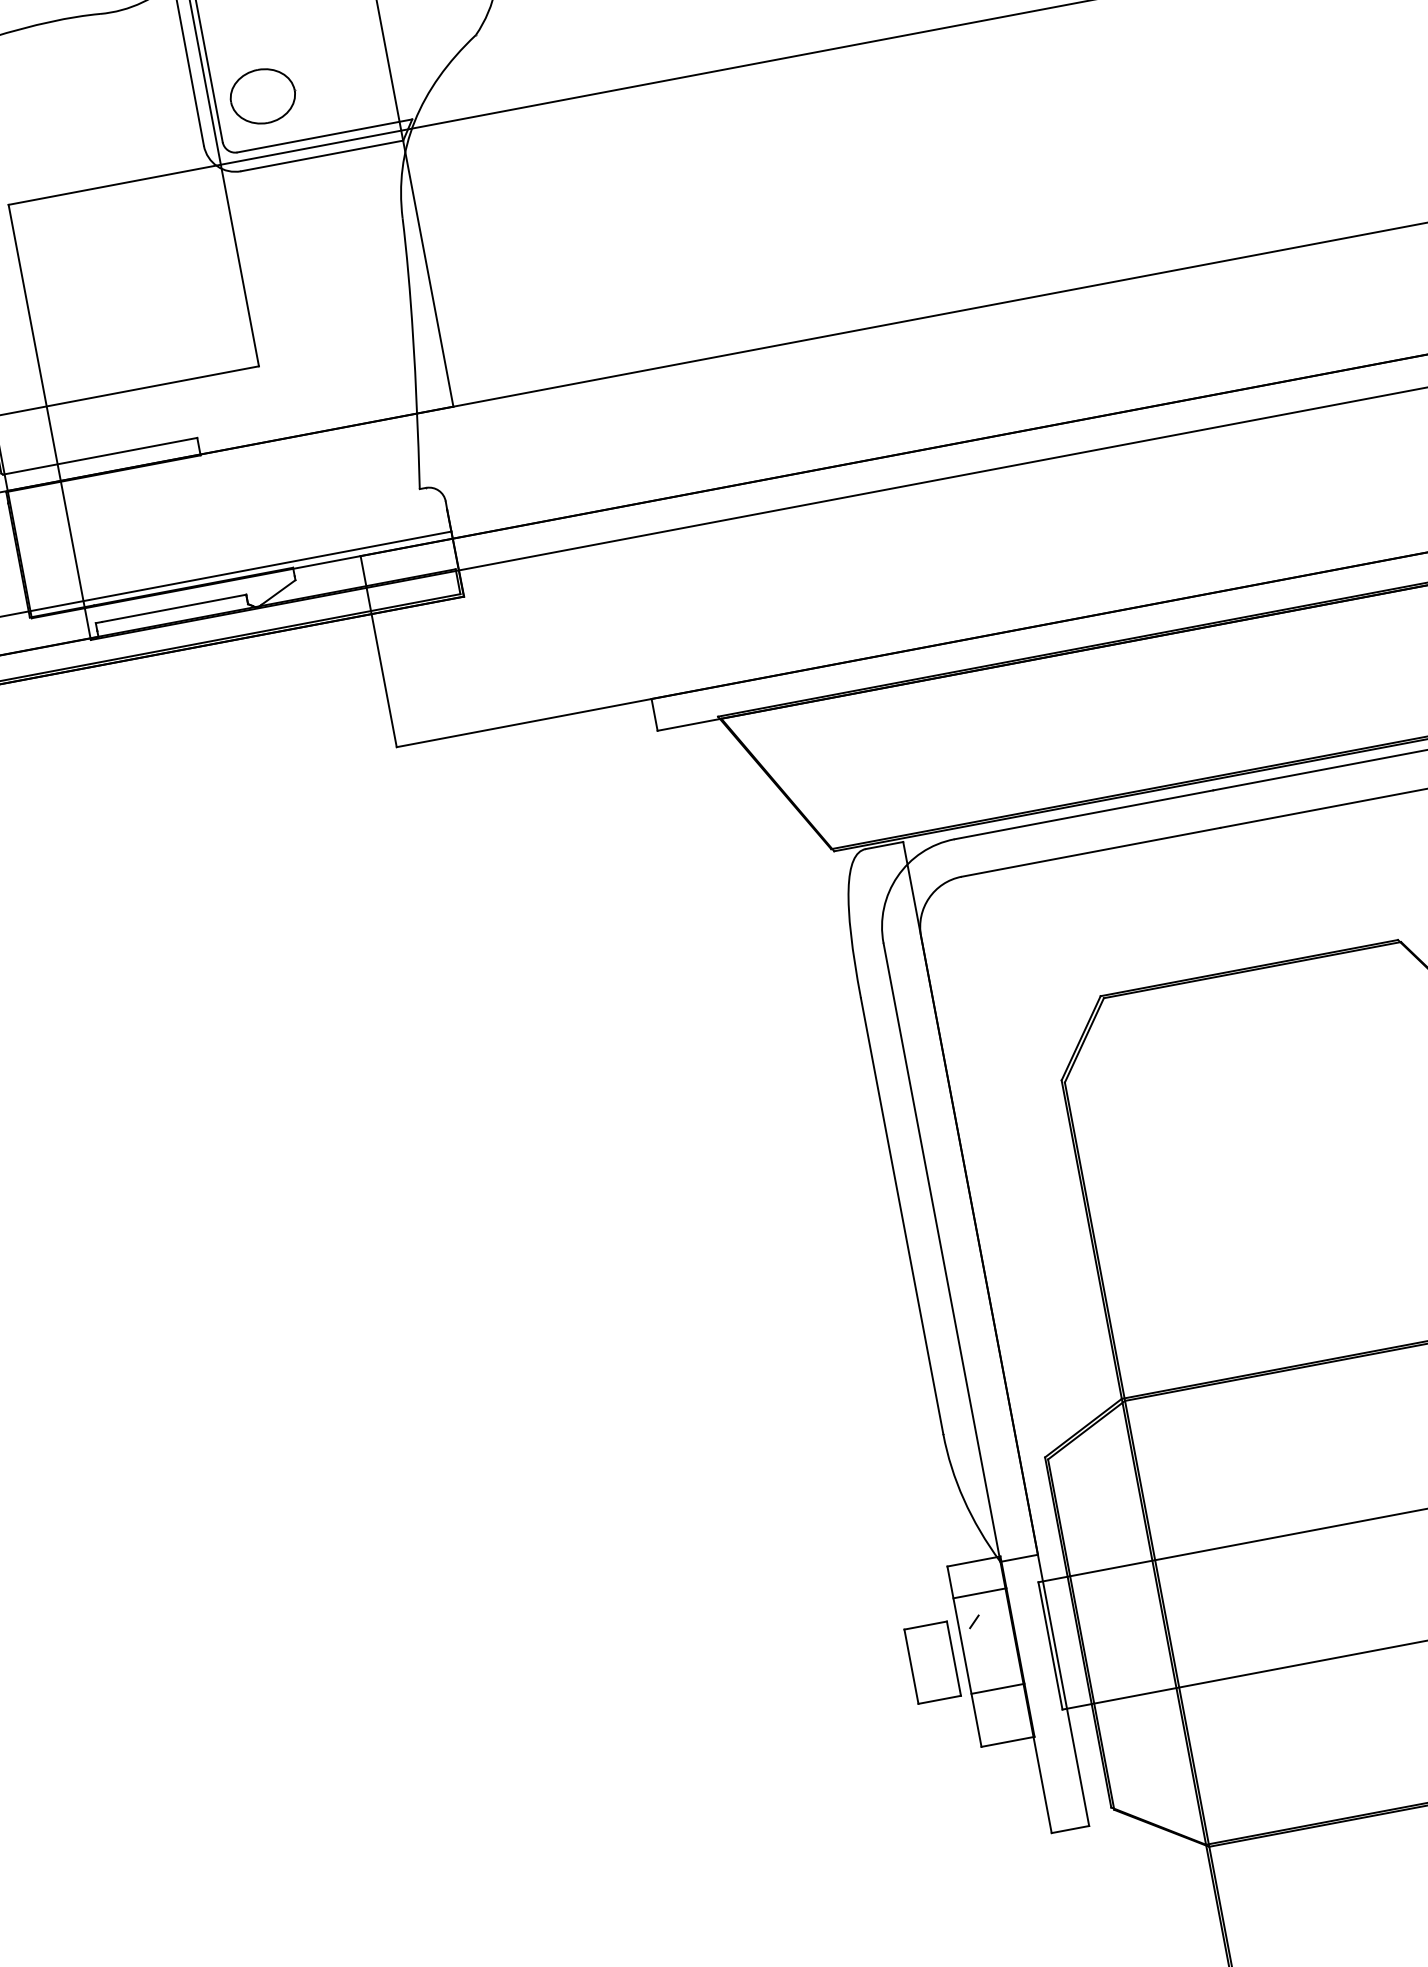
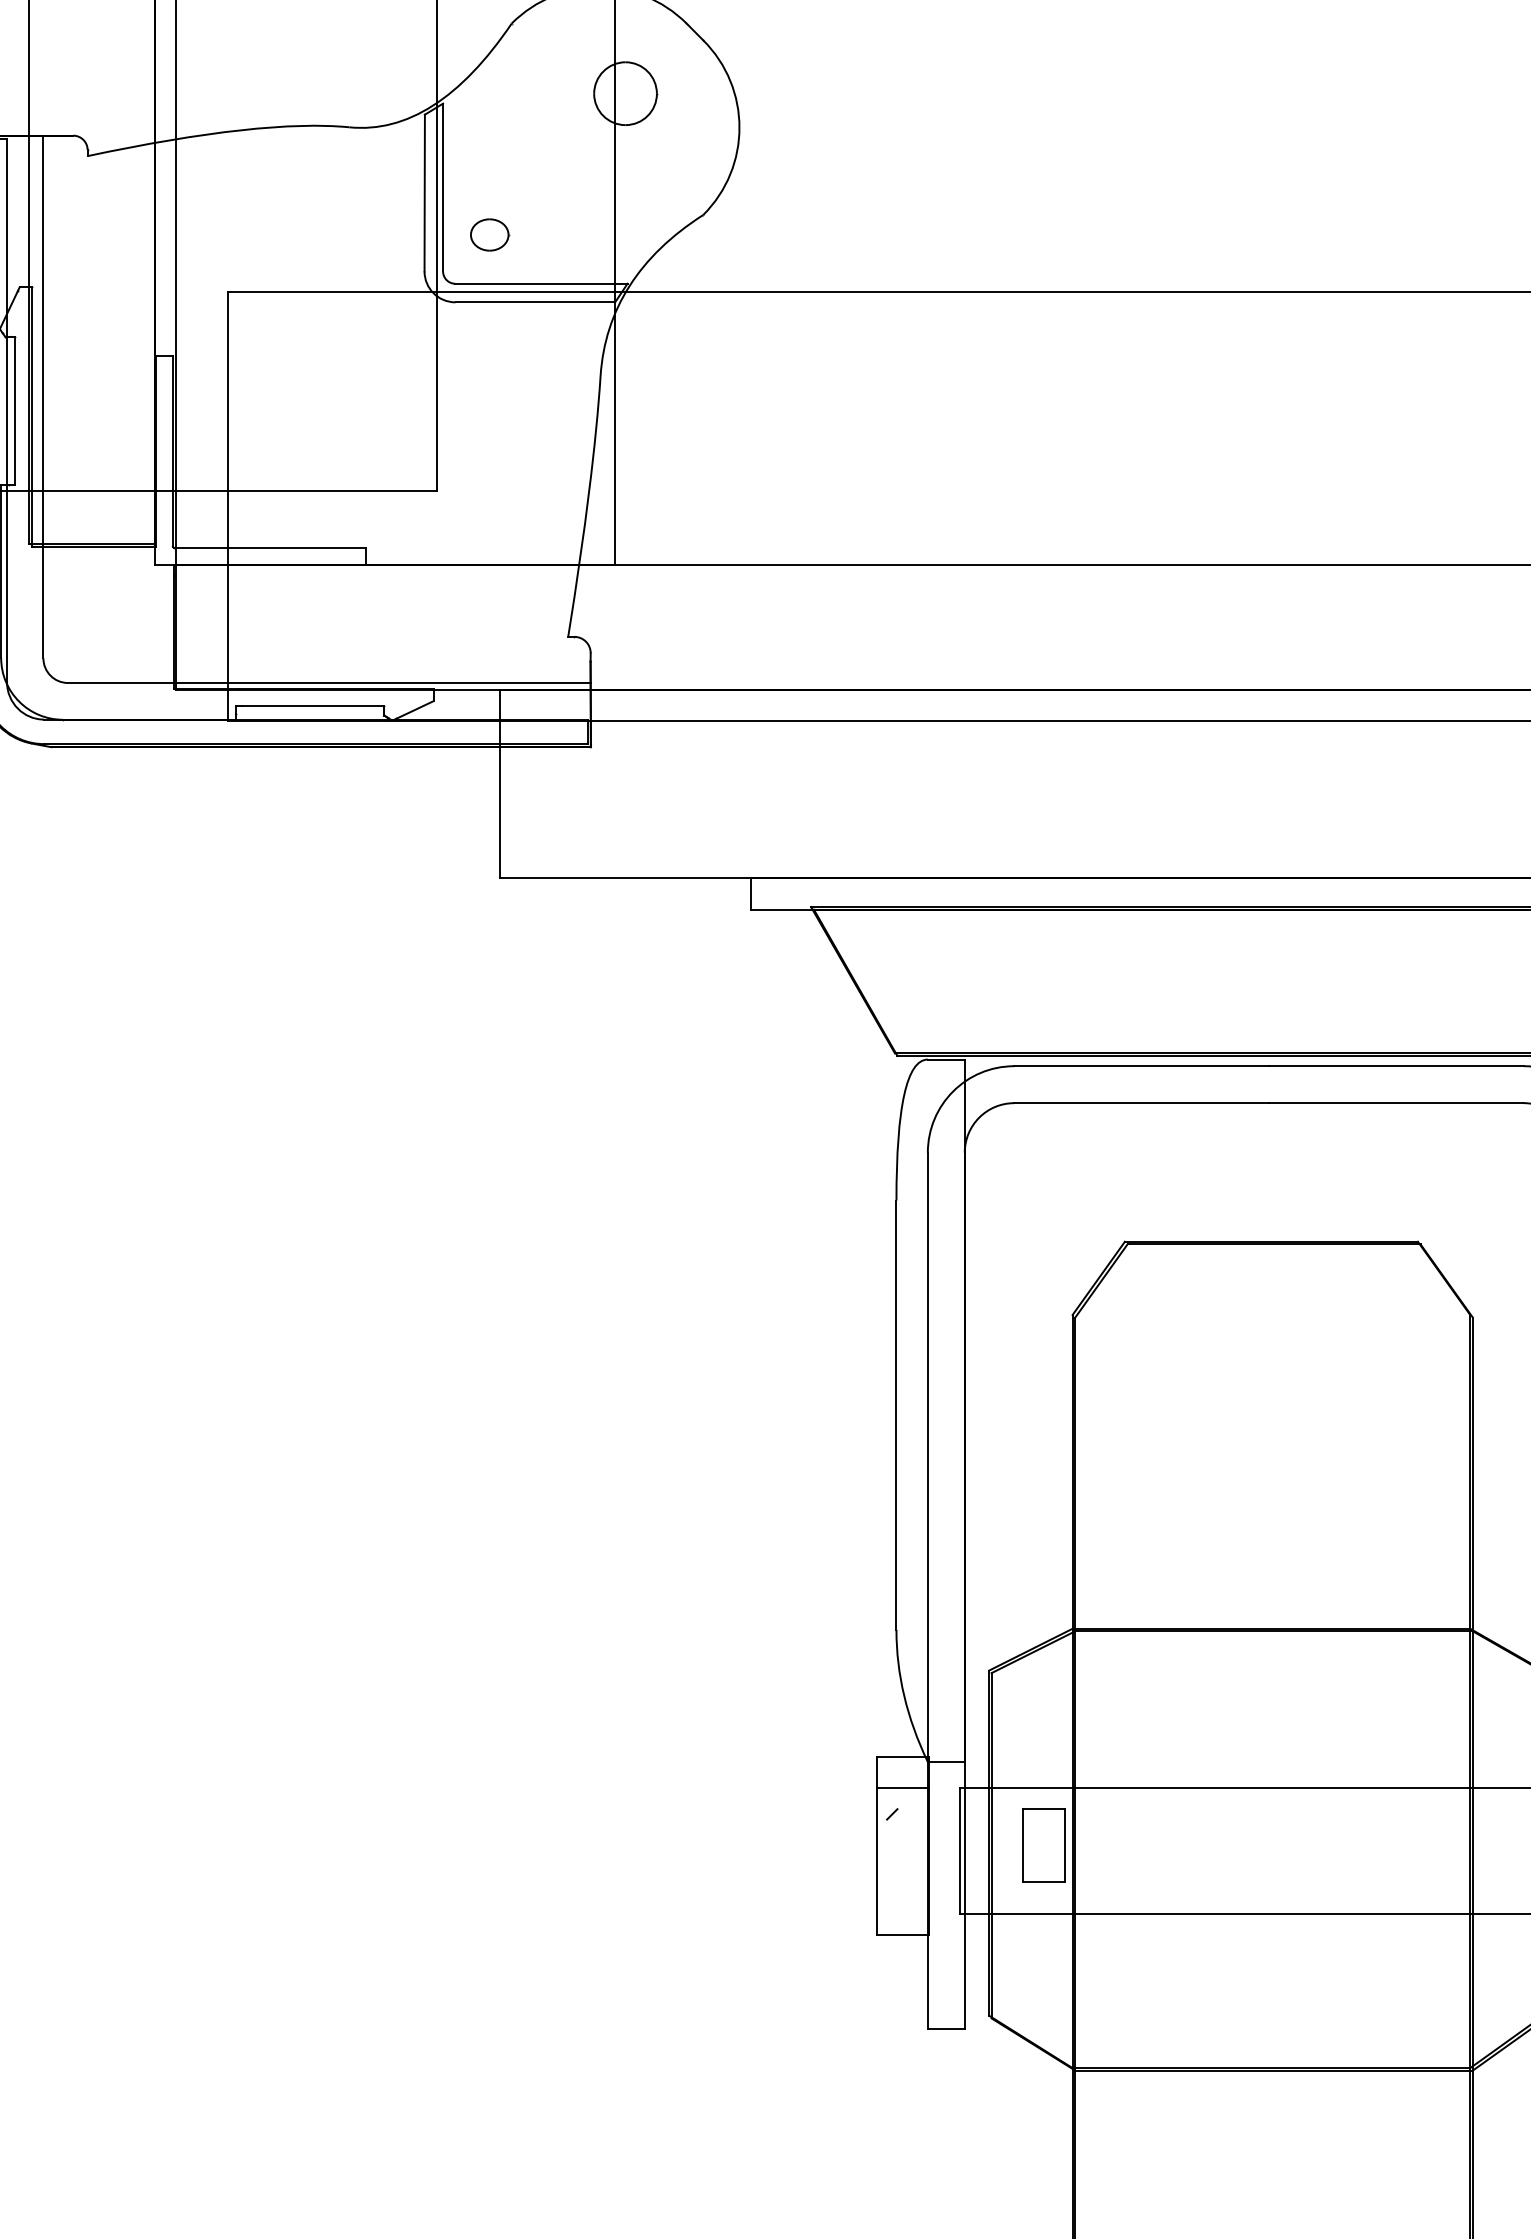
part: (262, 95) -> (489, 234), size x0.6
part: (931, 1662) -> (1043, 1845), moved
line: (997, 1688) -> (902, 1882), removed

